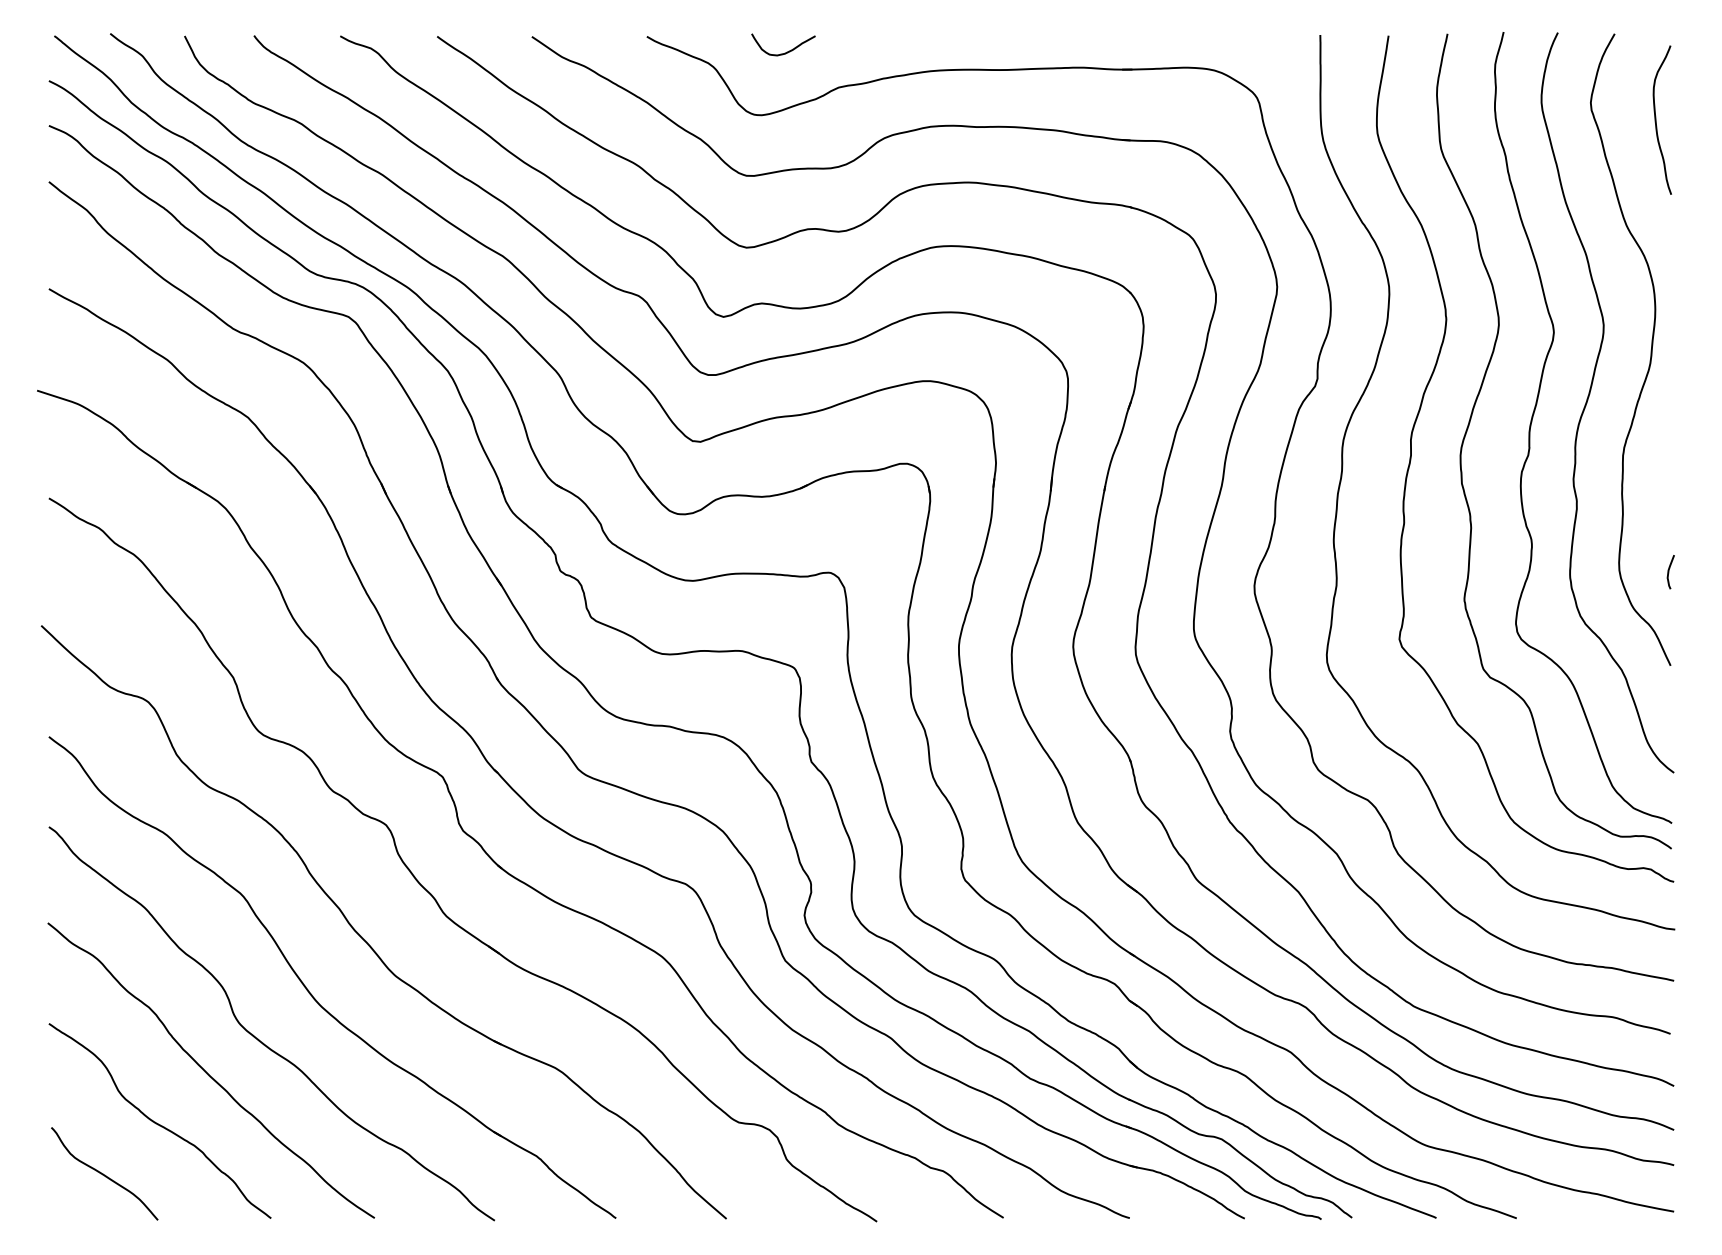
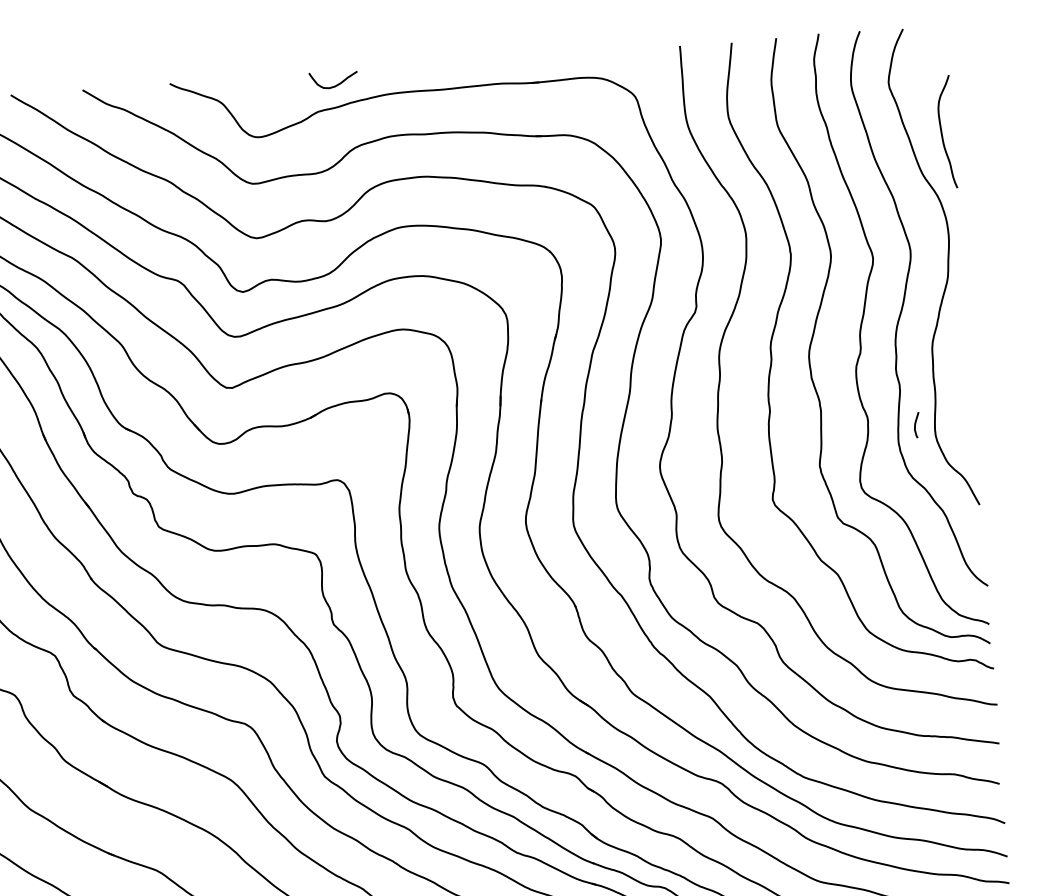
curve: (787, 51) -> (337, 84), moved
curve: (1656, 119) -> (942, 131), moved
curve: (1669, 572) -> (915, 425), moved

